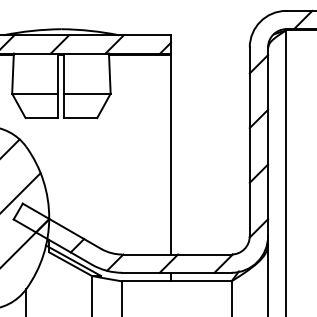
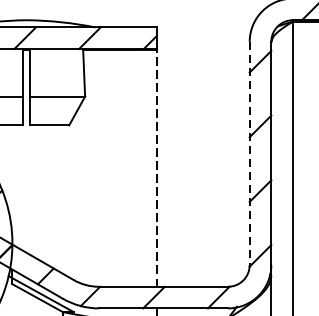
line: (249, 142) -> (249, 154), solid -> dashed
line: (171, 154) -> (157, 168), solid -> dashed

